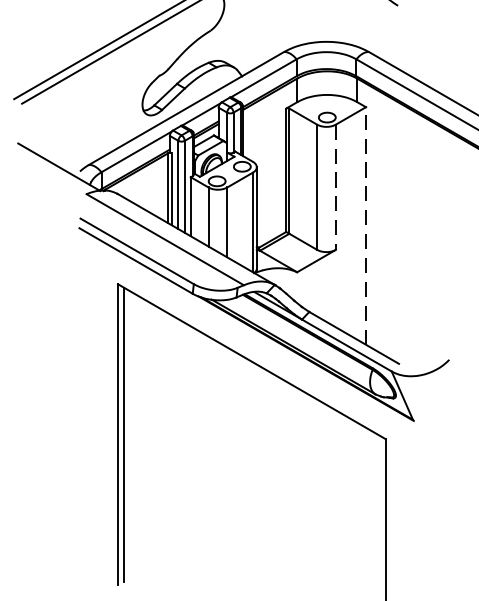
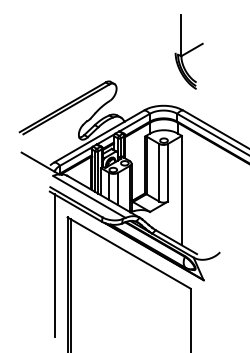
line: (334, 186) -> (167, 172), dashed -> solid
line: (365, 225) -> (181, 190), dashed -> solid
line: (89, 388) -> (54, 265), added

